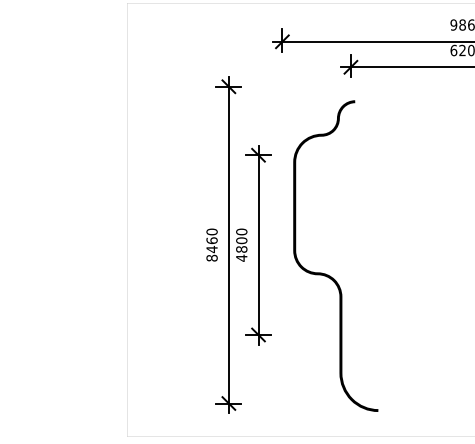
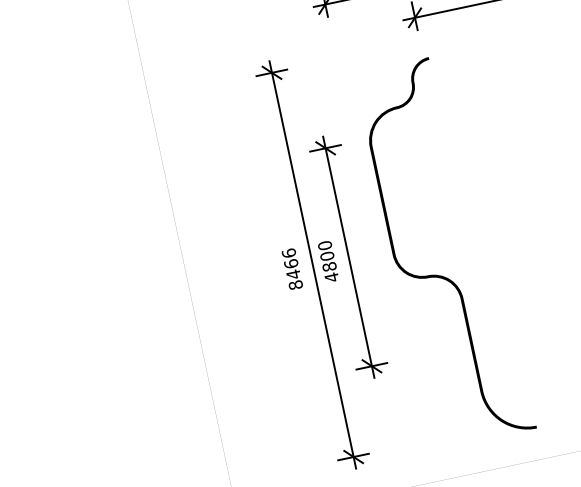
text: (211, 231) -> (288, 252), 8460 -> 8466

